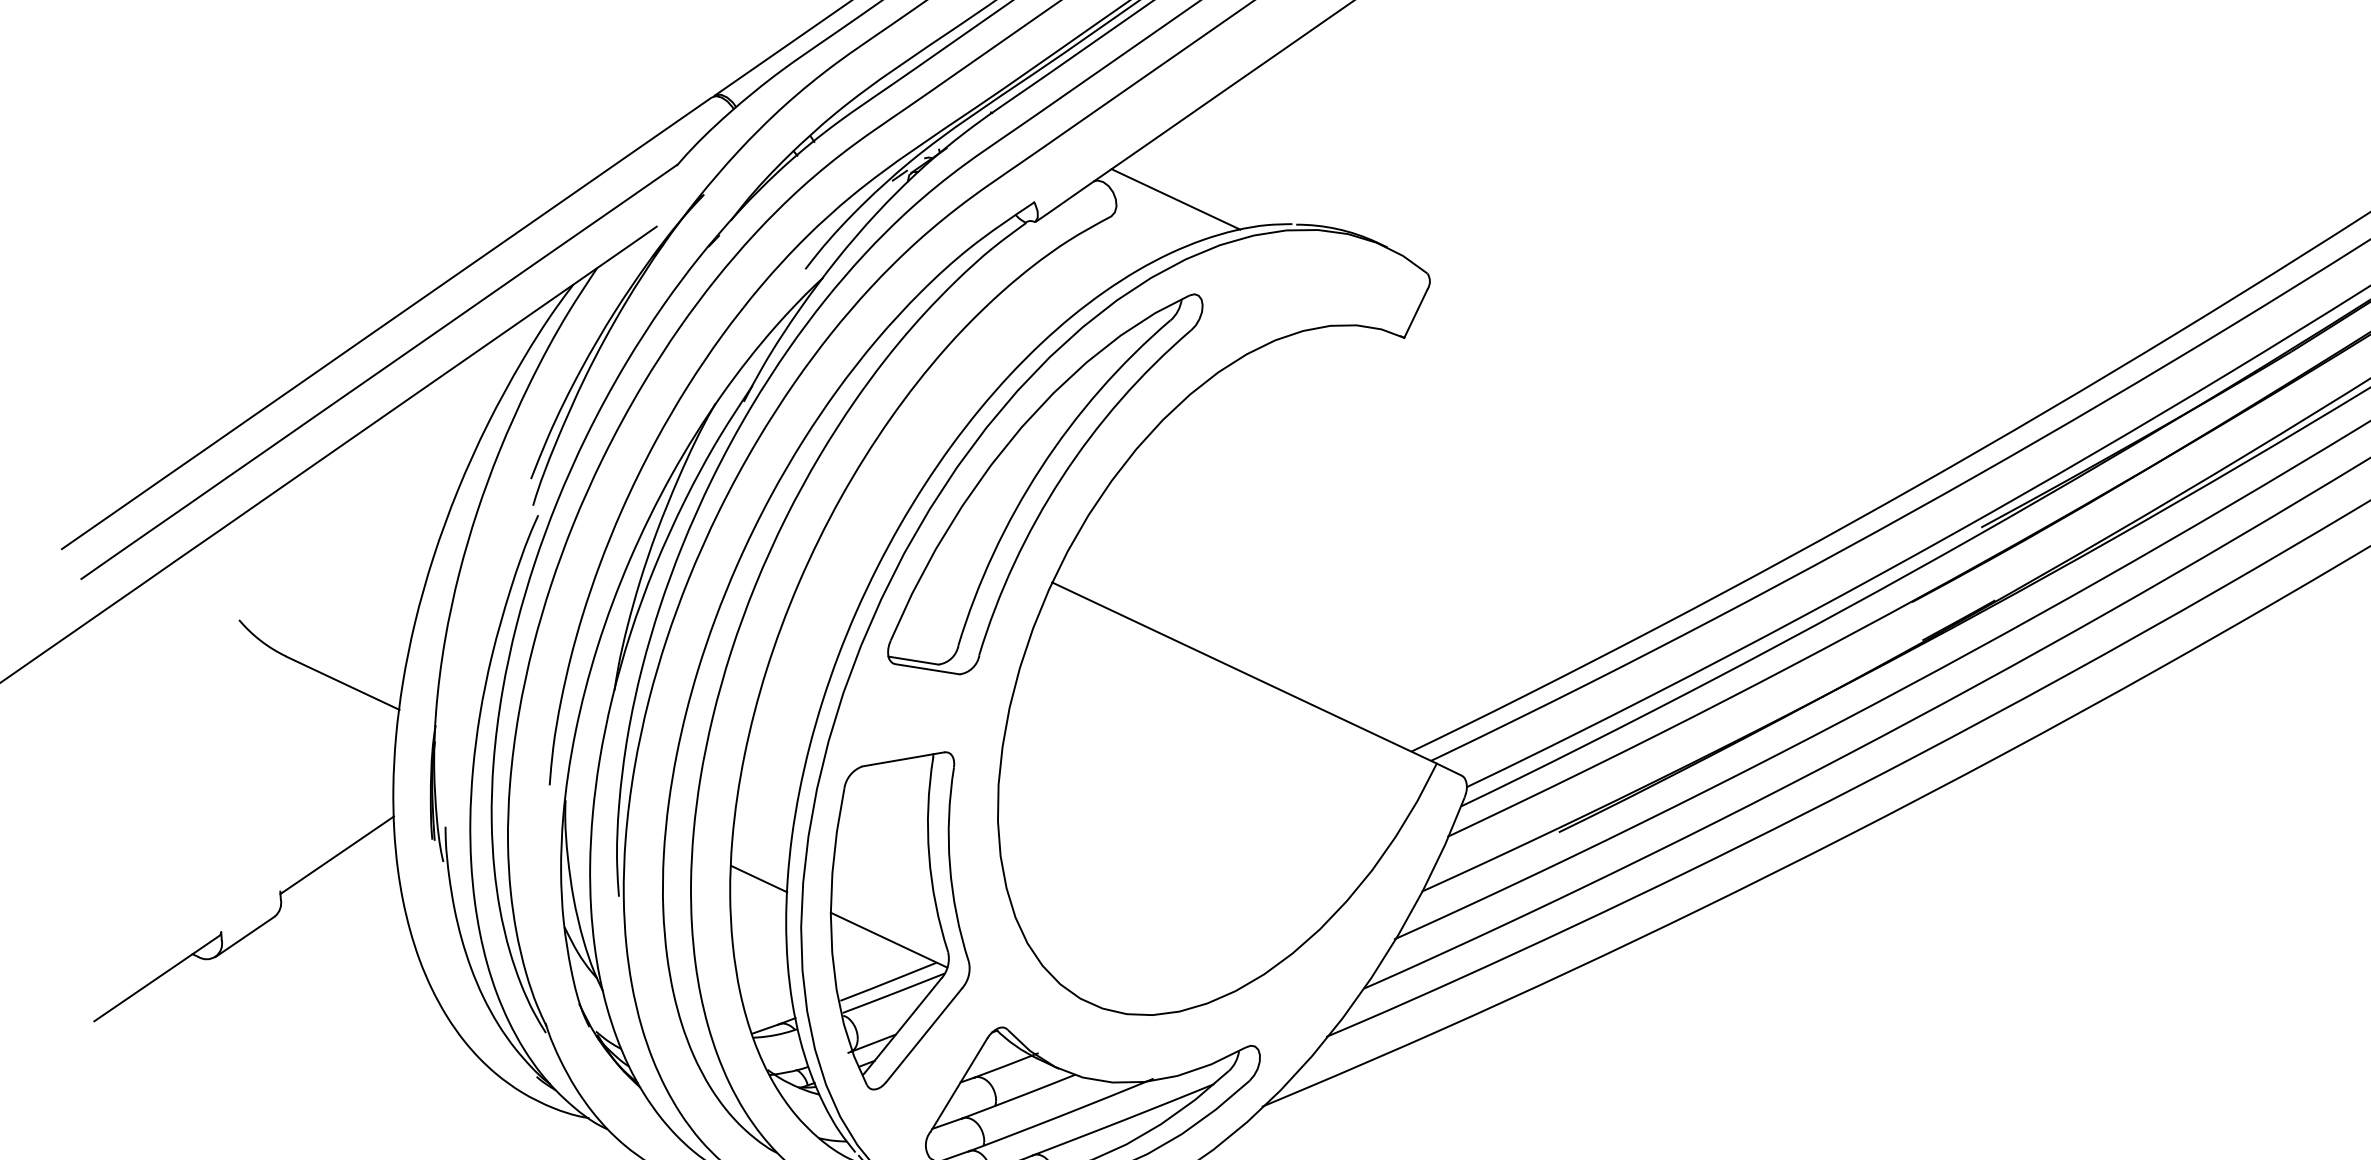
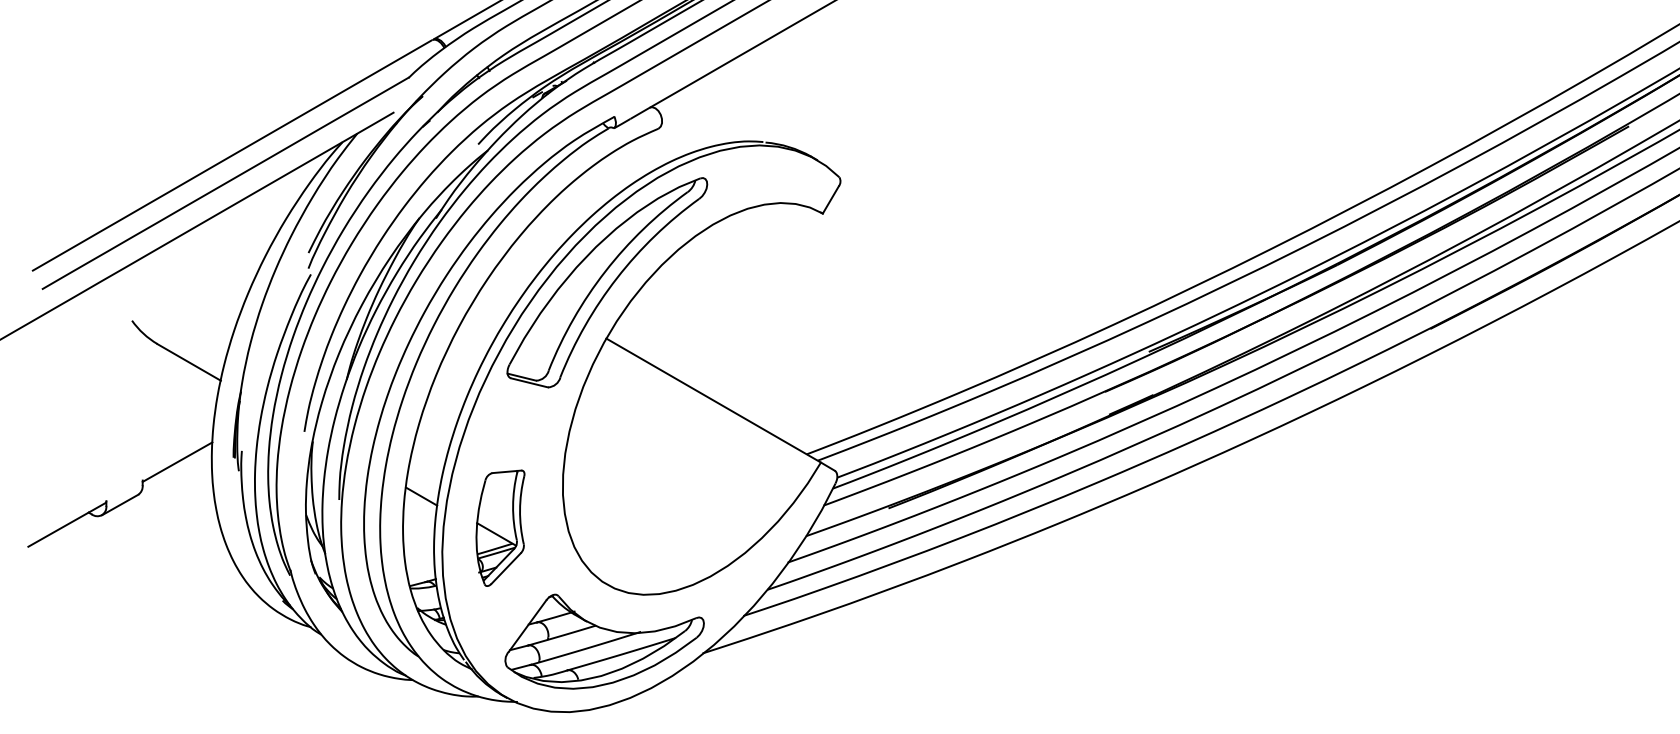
line: (1175, 198) -> (696, 121), removed
part: (898, 922) -> (500, 528), size x0.6

